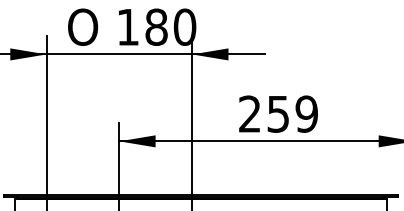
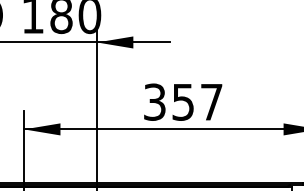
text: (278, 113) -> (183, 101), 259 -> 357

